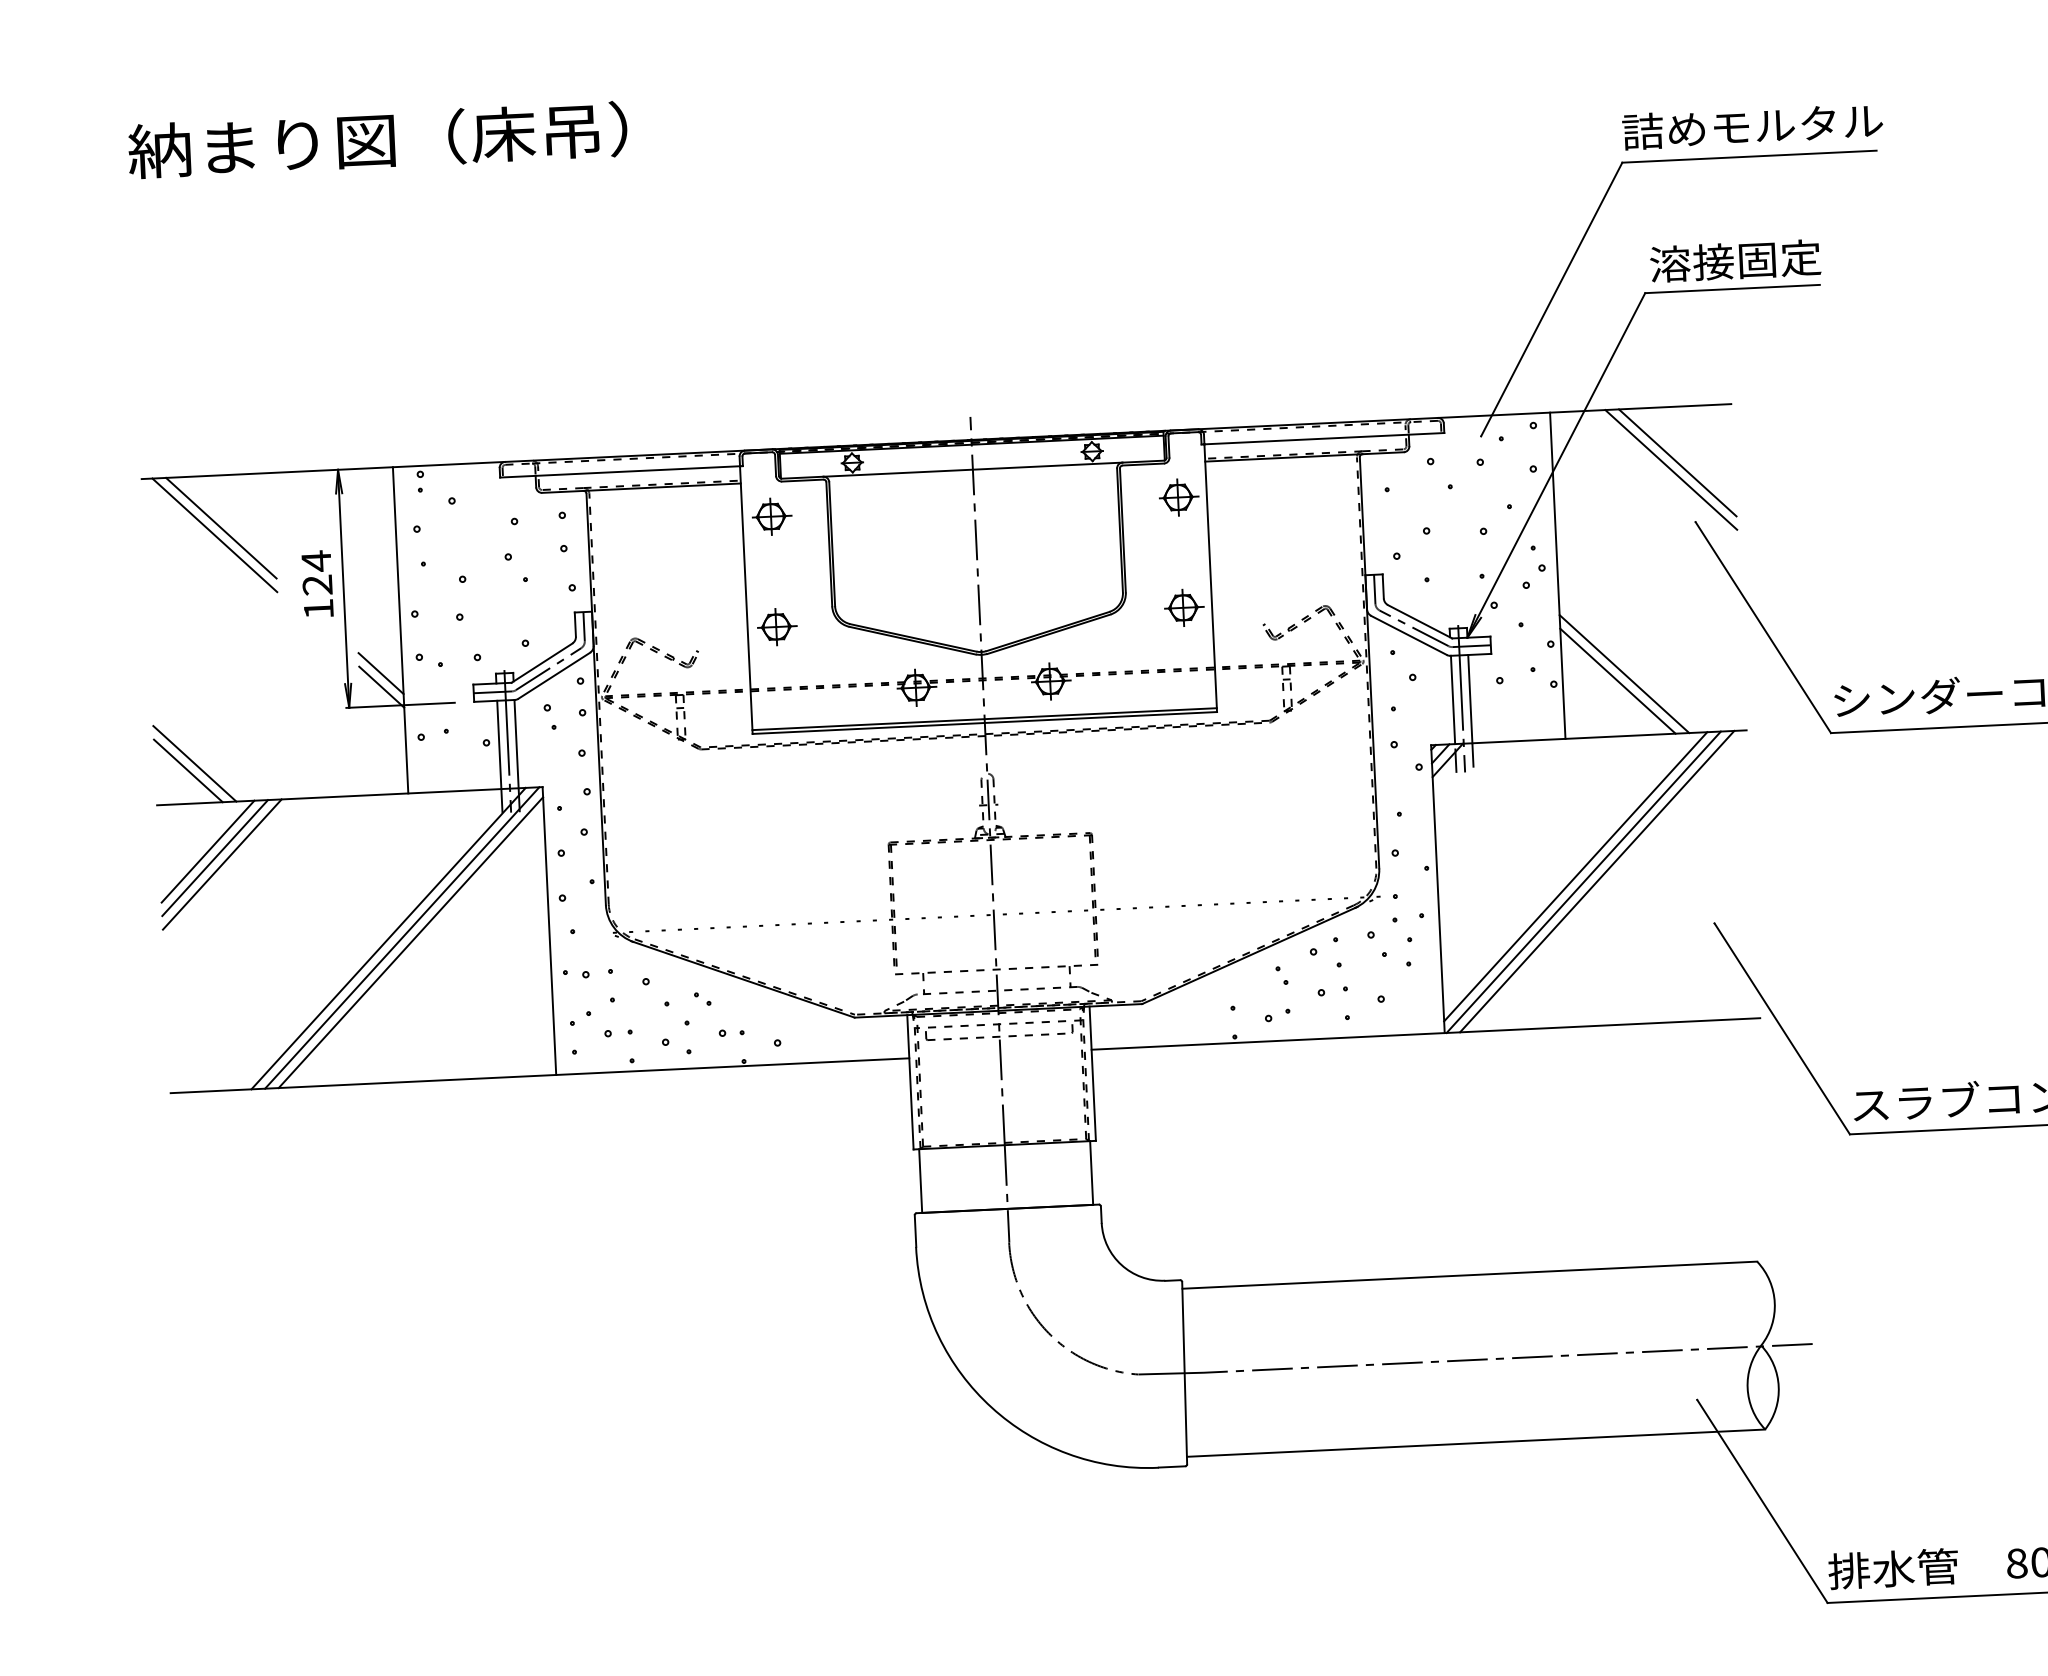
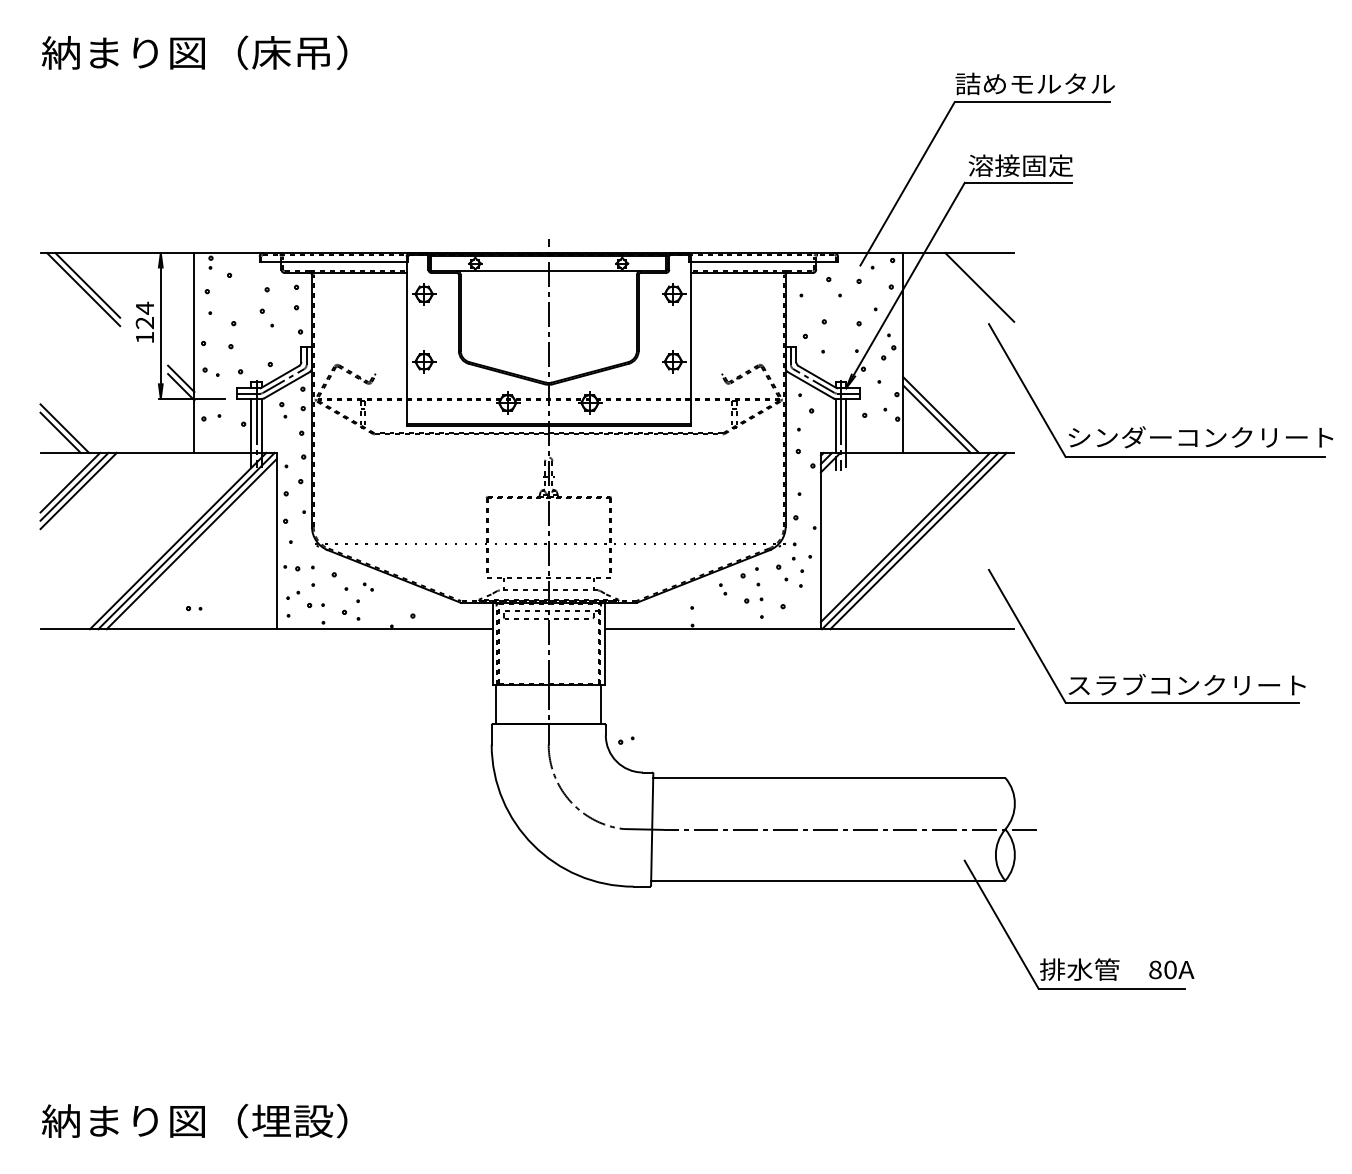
line: (1671, 469) -> (975, 291), removed
part: (1277, 1015) -> (626, 740), moved
part: (732, 1032) -> (194, 608), moved

